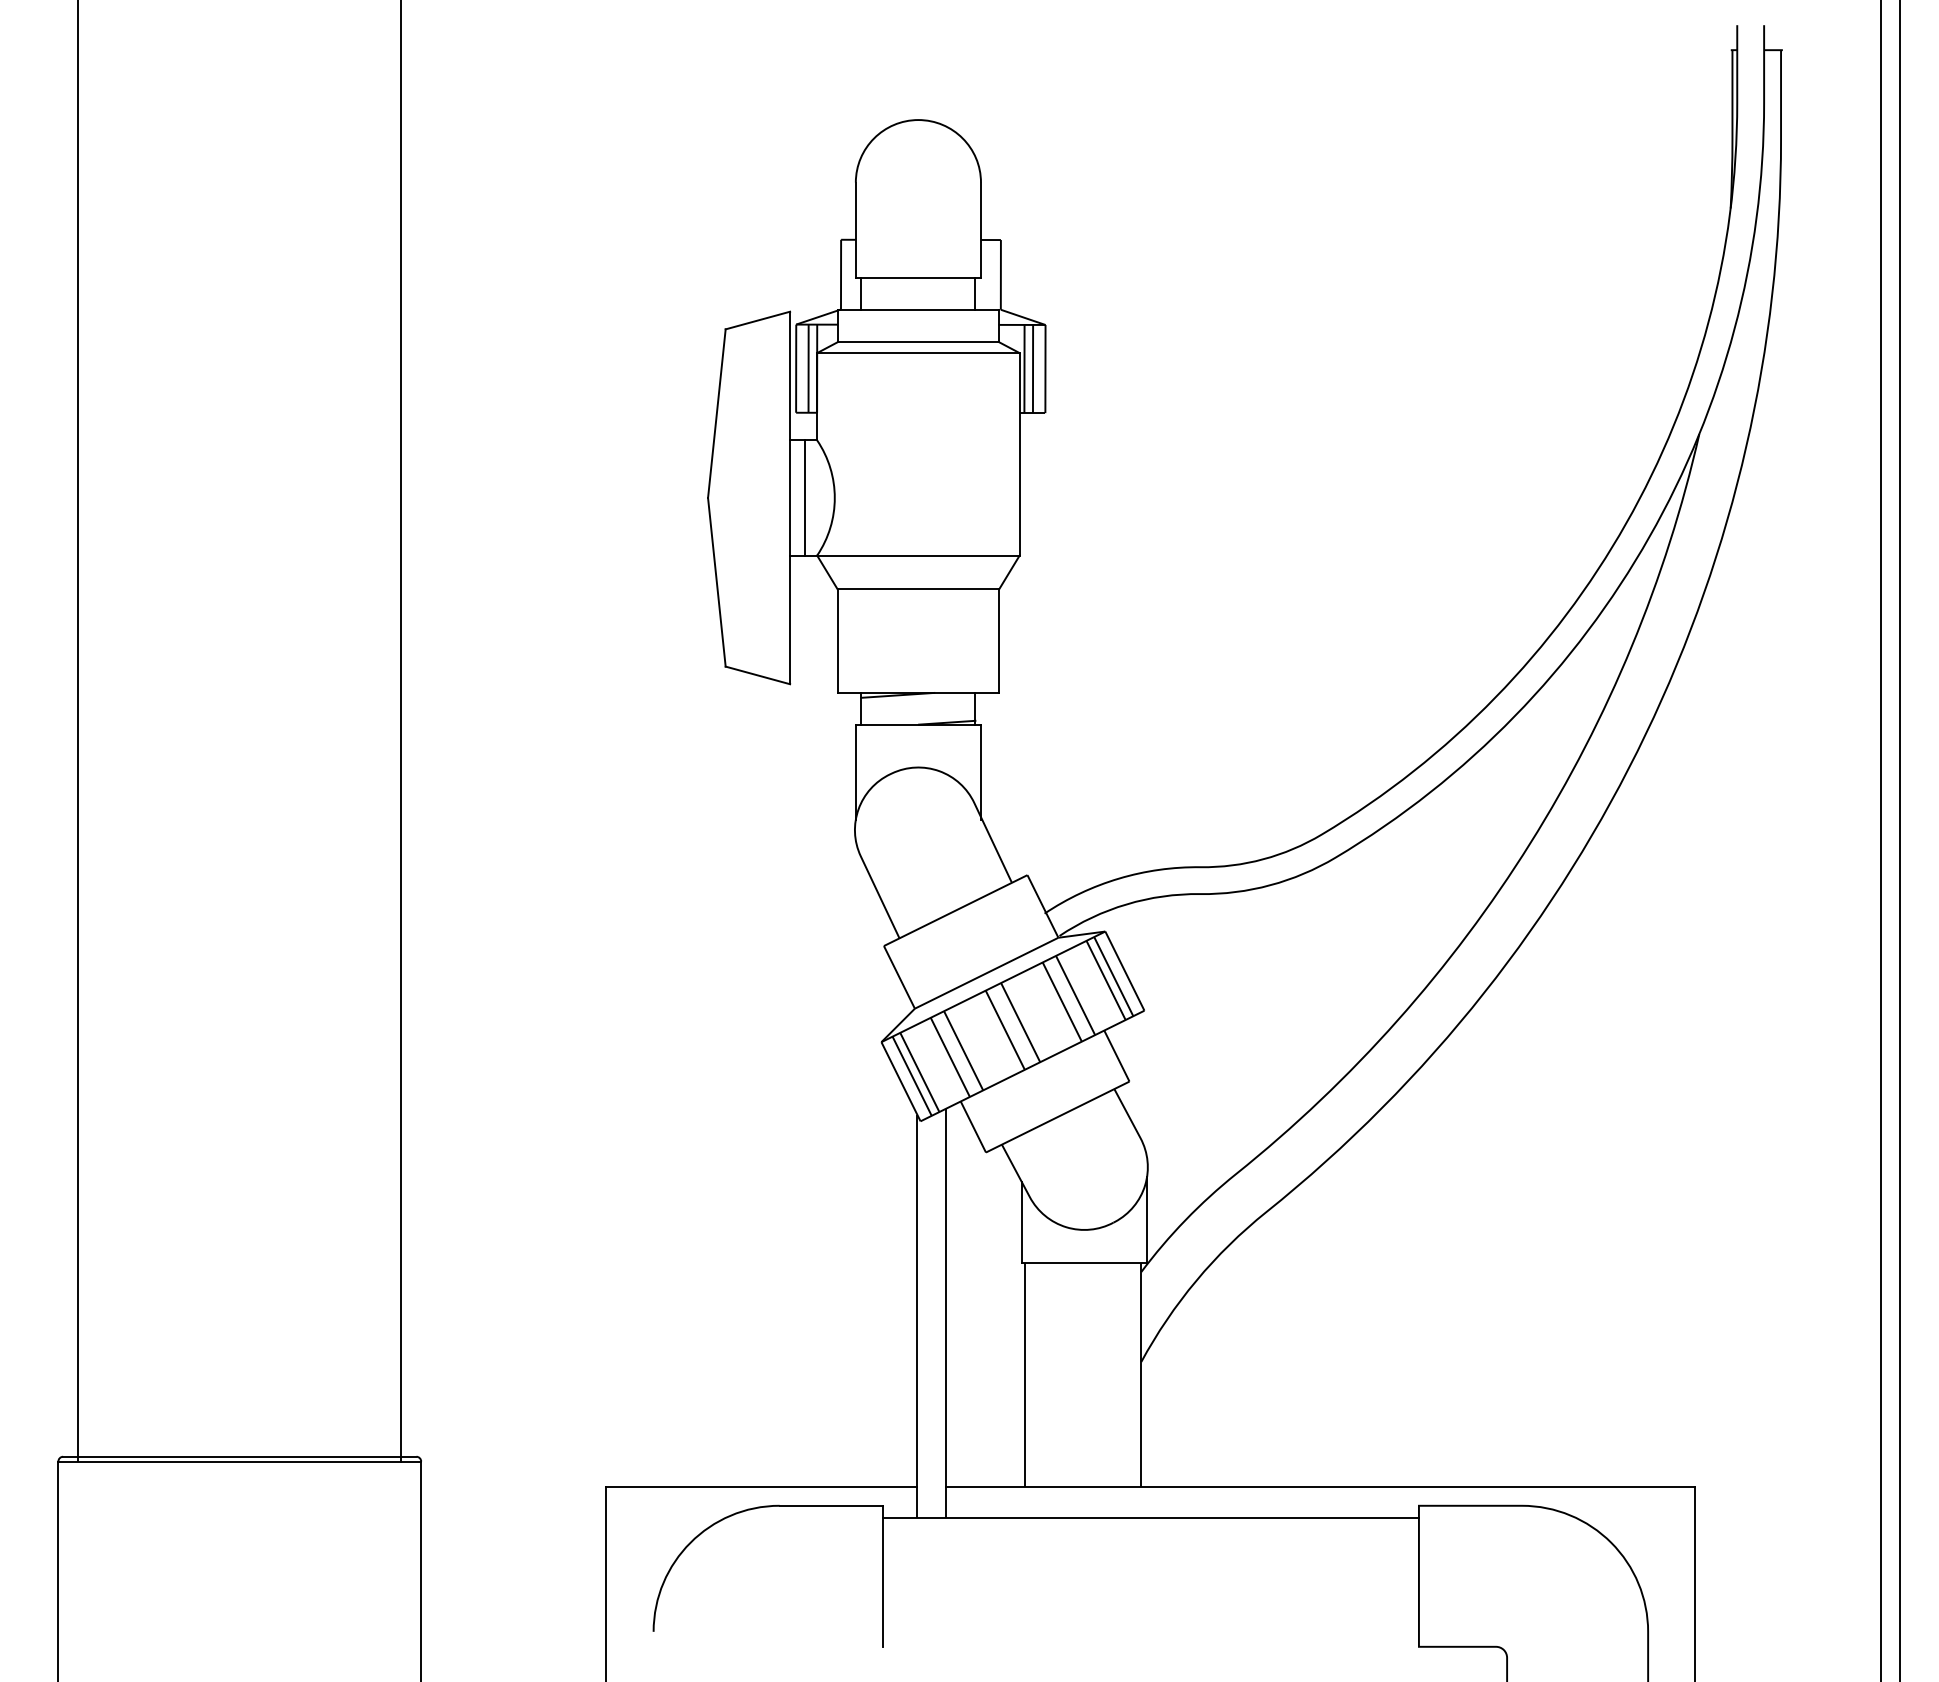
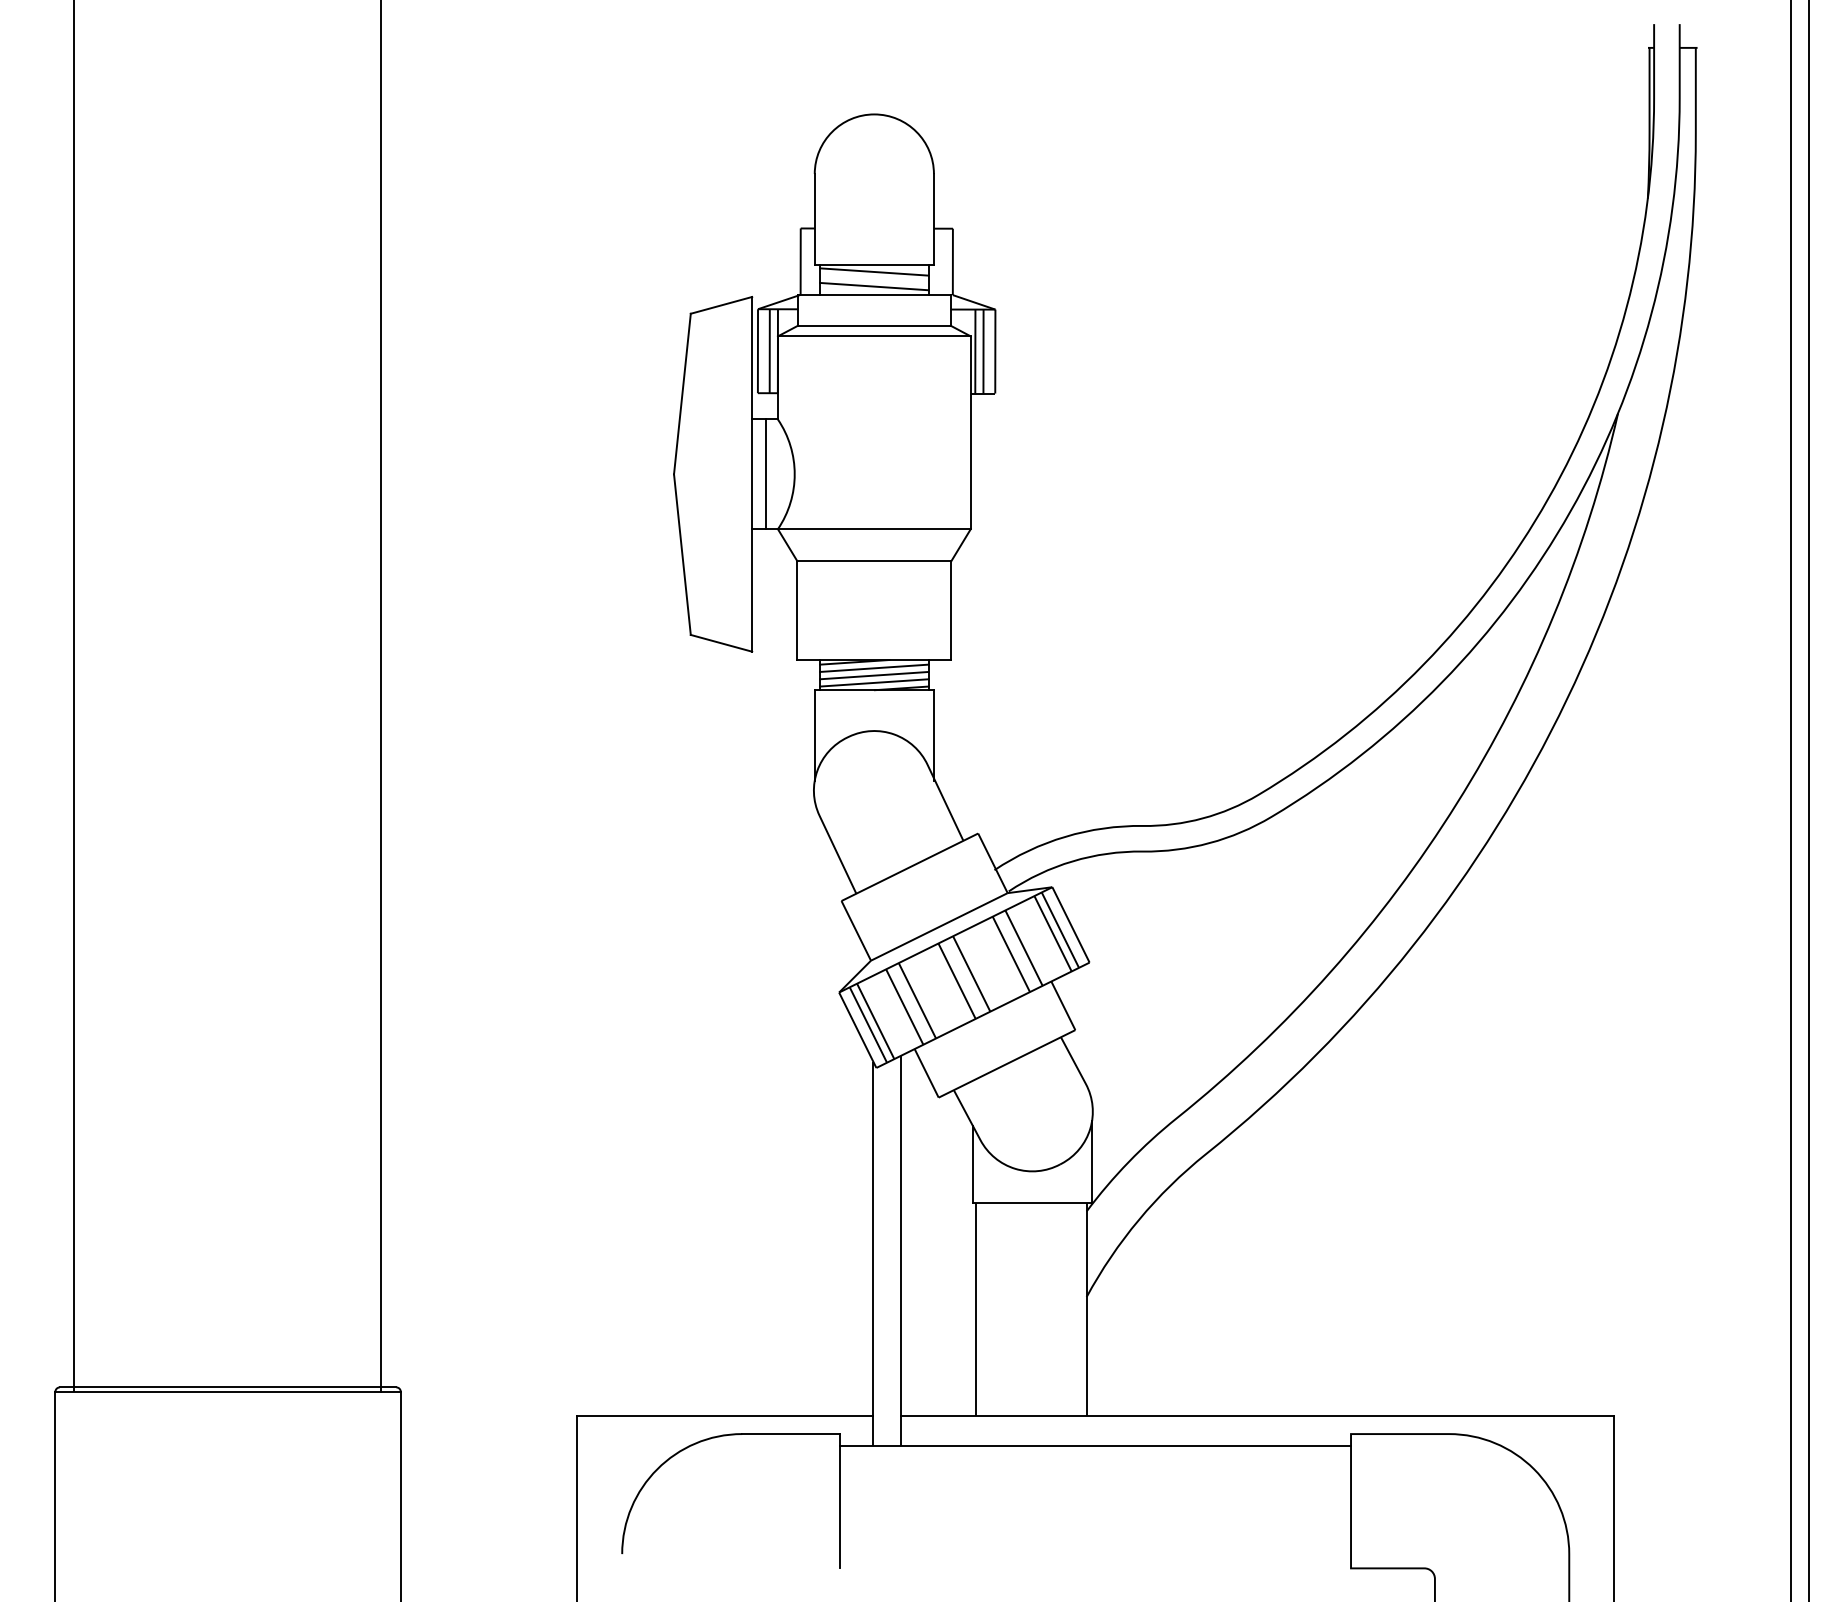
line: (918, 284) -> (874, 271), added
line: (918, 300) -> (874, 286), added
line: (918, 700) -> (874, 667), added
line: (918, 709) -> (874, 675), added
line: (918, 716) -> (874, 682), added

